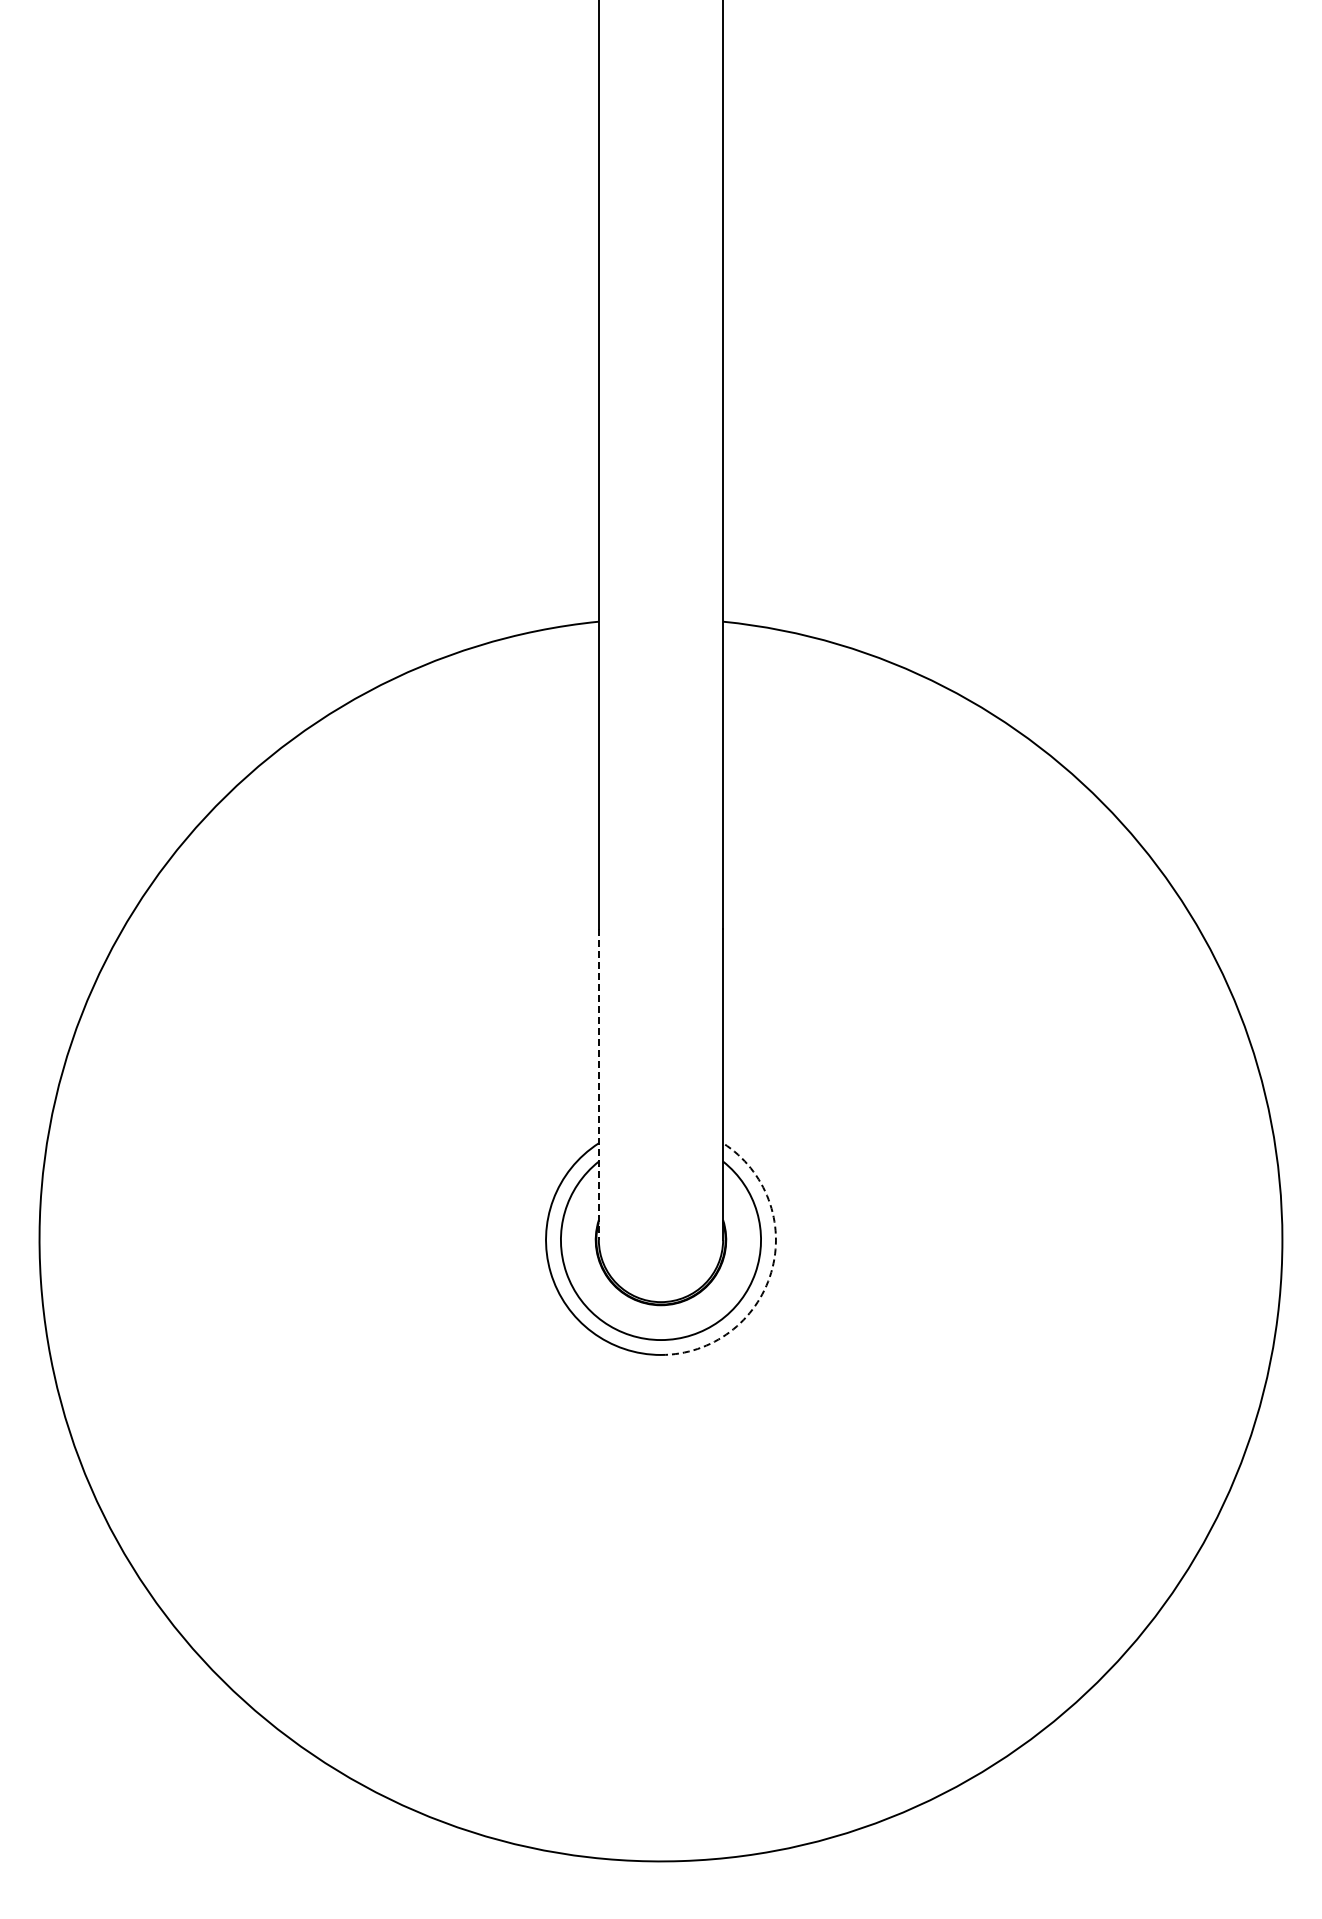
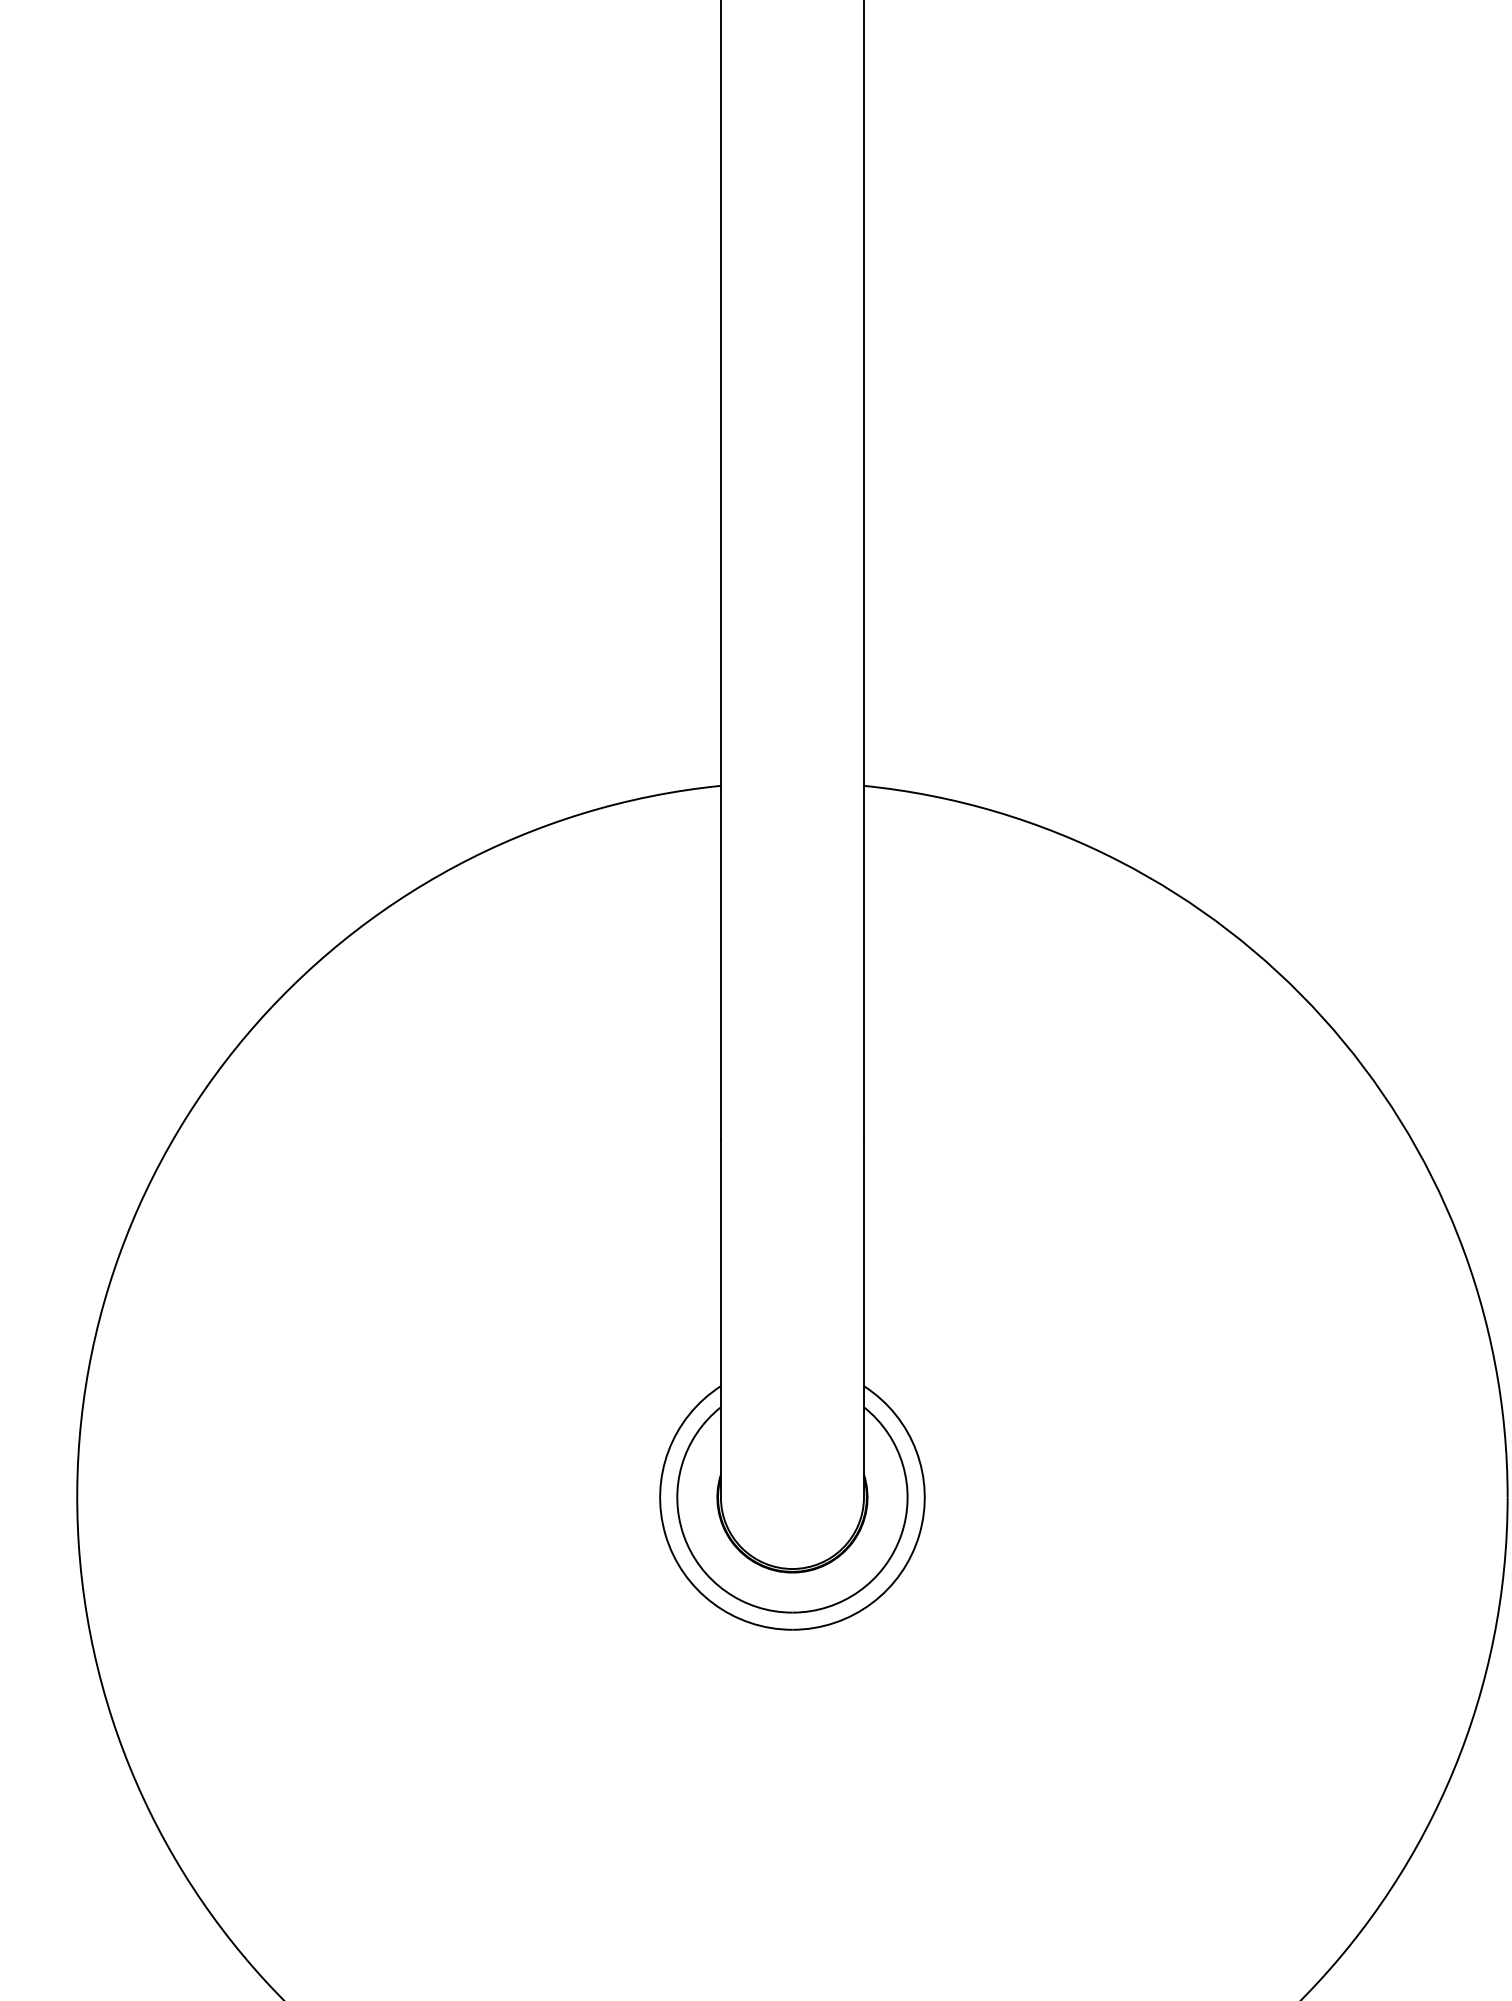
line: (598, 1085) -> (720, 1319), dashed -> solid
arc: (771, 1272) -> (919, 1534), dashed -> solid

